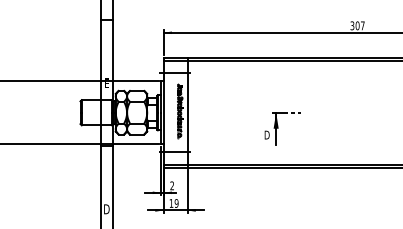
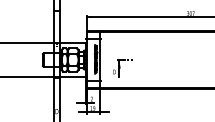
part: (282, 128) -> (122, 68), moved

